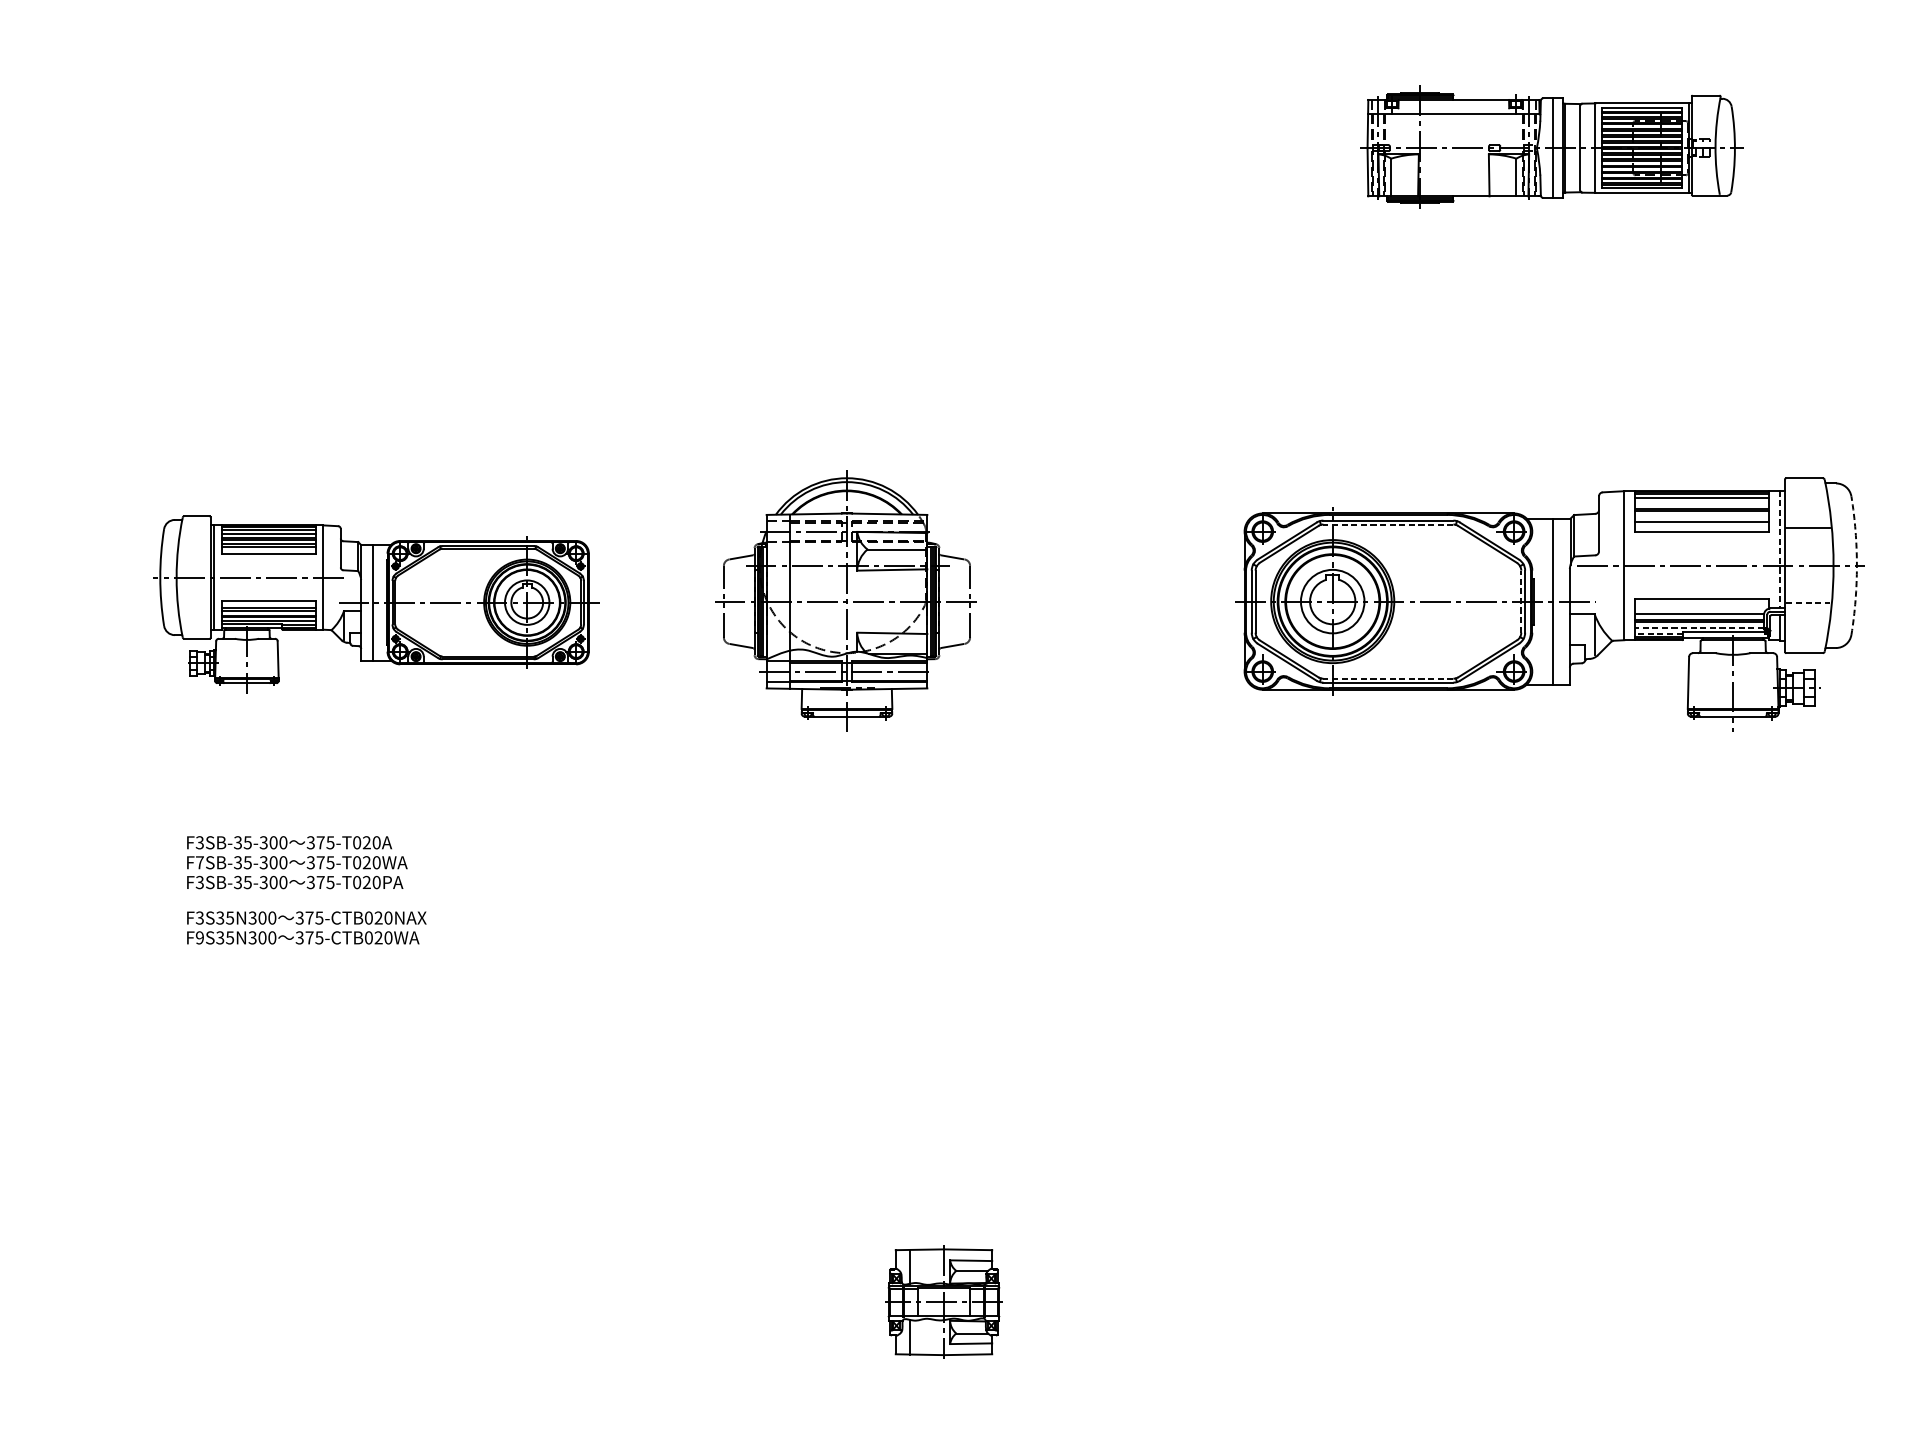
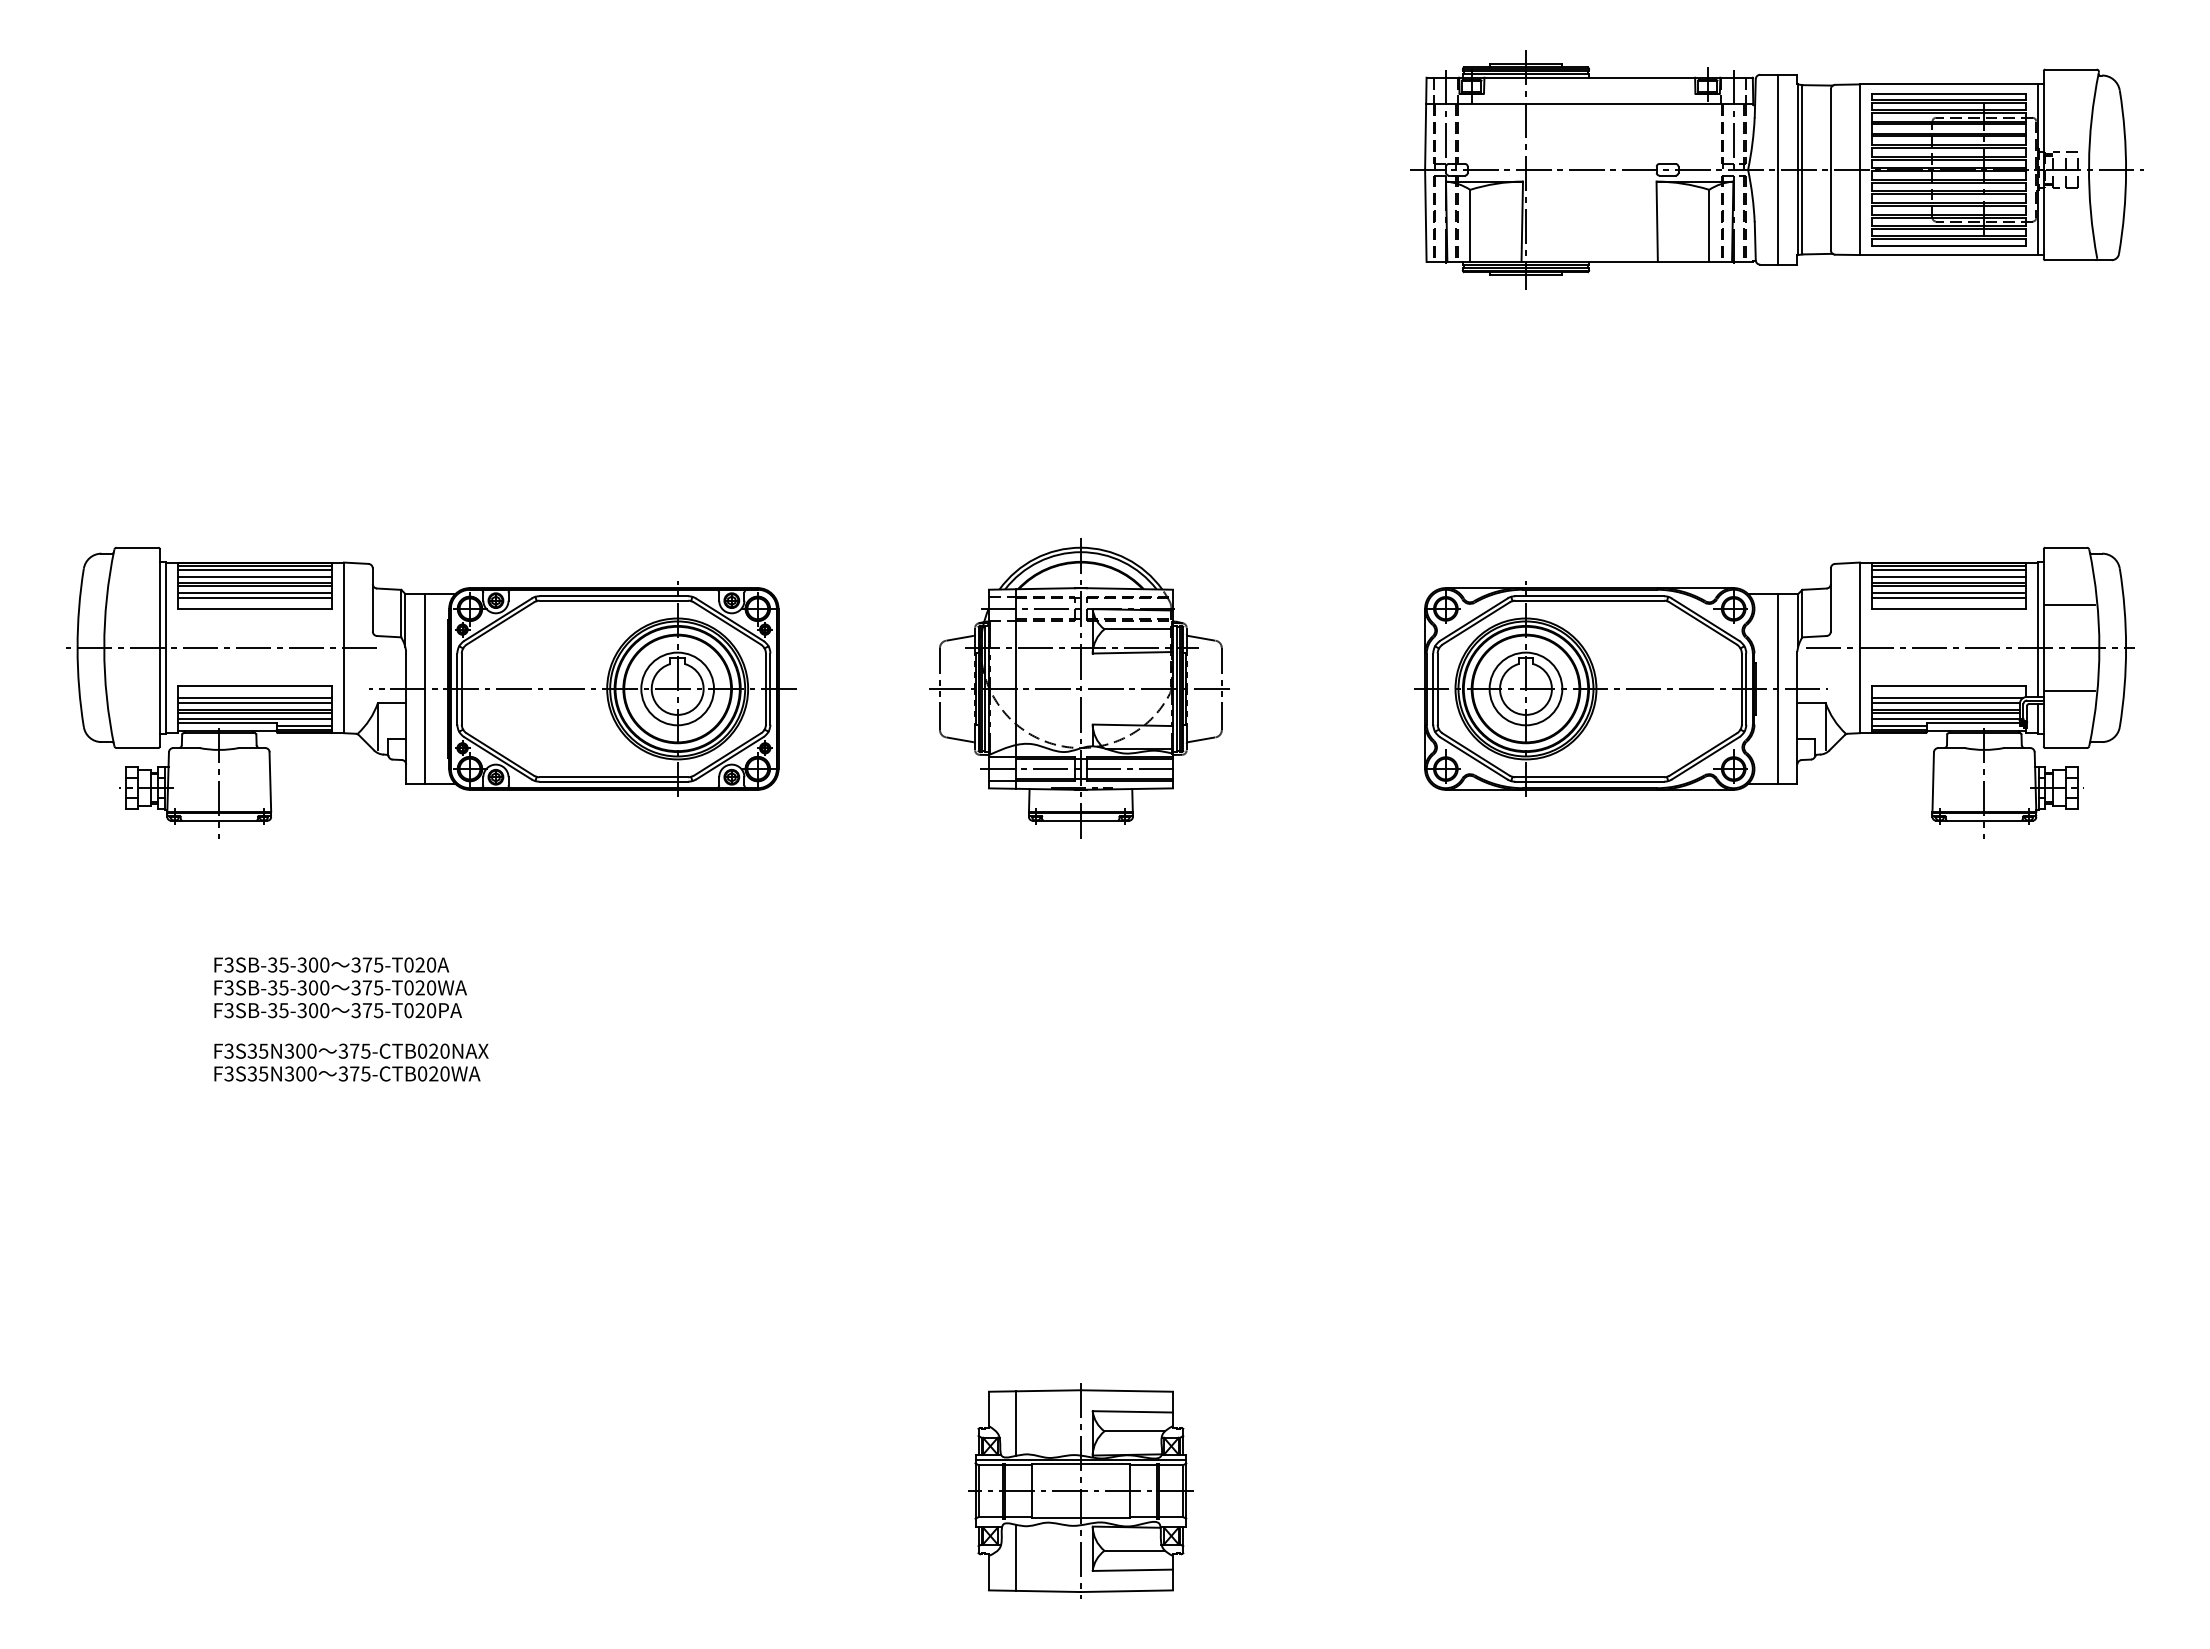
part: (1551, 147) -> (1776, 169), size x1.67
line: (1701, 503) -> (1948, 576), added
line: (1701, 517) -> (1948, 592), added
line: (1388, 524) -> (1589, 600), dashed -> solid
line: (1779, 549) -> (2037, 629), dashed -> solid
arc: (1857, 565) -> (2126, 647), dashed -> solid
part: (845, 601) -> (1079, 688), moved
line: (1520, 602) -> (1741, 689), dashed -> solid
line: (1808, 602) -> (2070, 690), dashed -> solid
part: (376, 604) -> (431, 692), size x1.43
line: (1700, 609) -> (1947, 698), added
line: (1699, 627) -> (1945, 718), dashed -> solid
line: (1658, 633) -> (1898, 725), dashed -> solid
line: (1388, 678) -> (1589, 777), dashed -> solid
text: (199, 862) -> (228, 987), F7SB-35-300 -> F3SB-35-300
text: (199, 937) -> (228, 1073), F9S35N300 -> F3S35N300
part: (943, 1301) -> (1080, 1490), size x1.67

